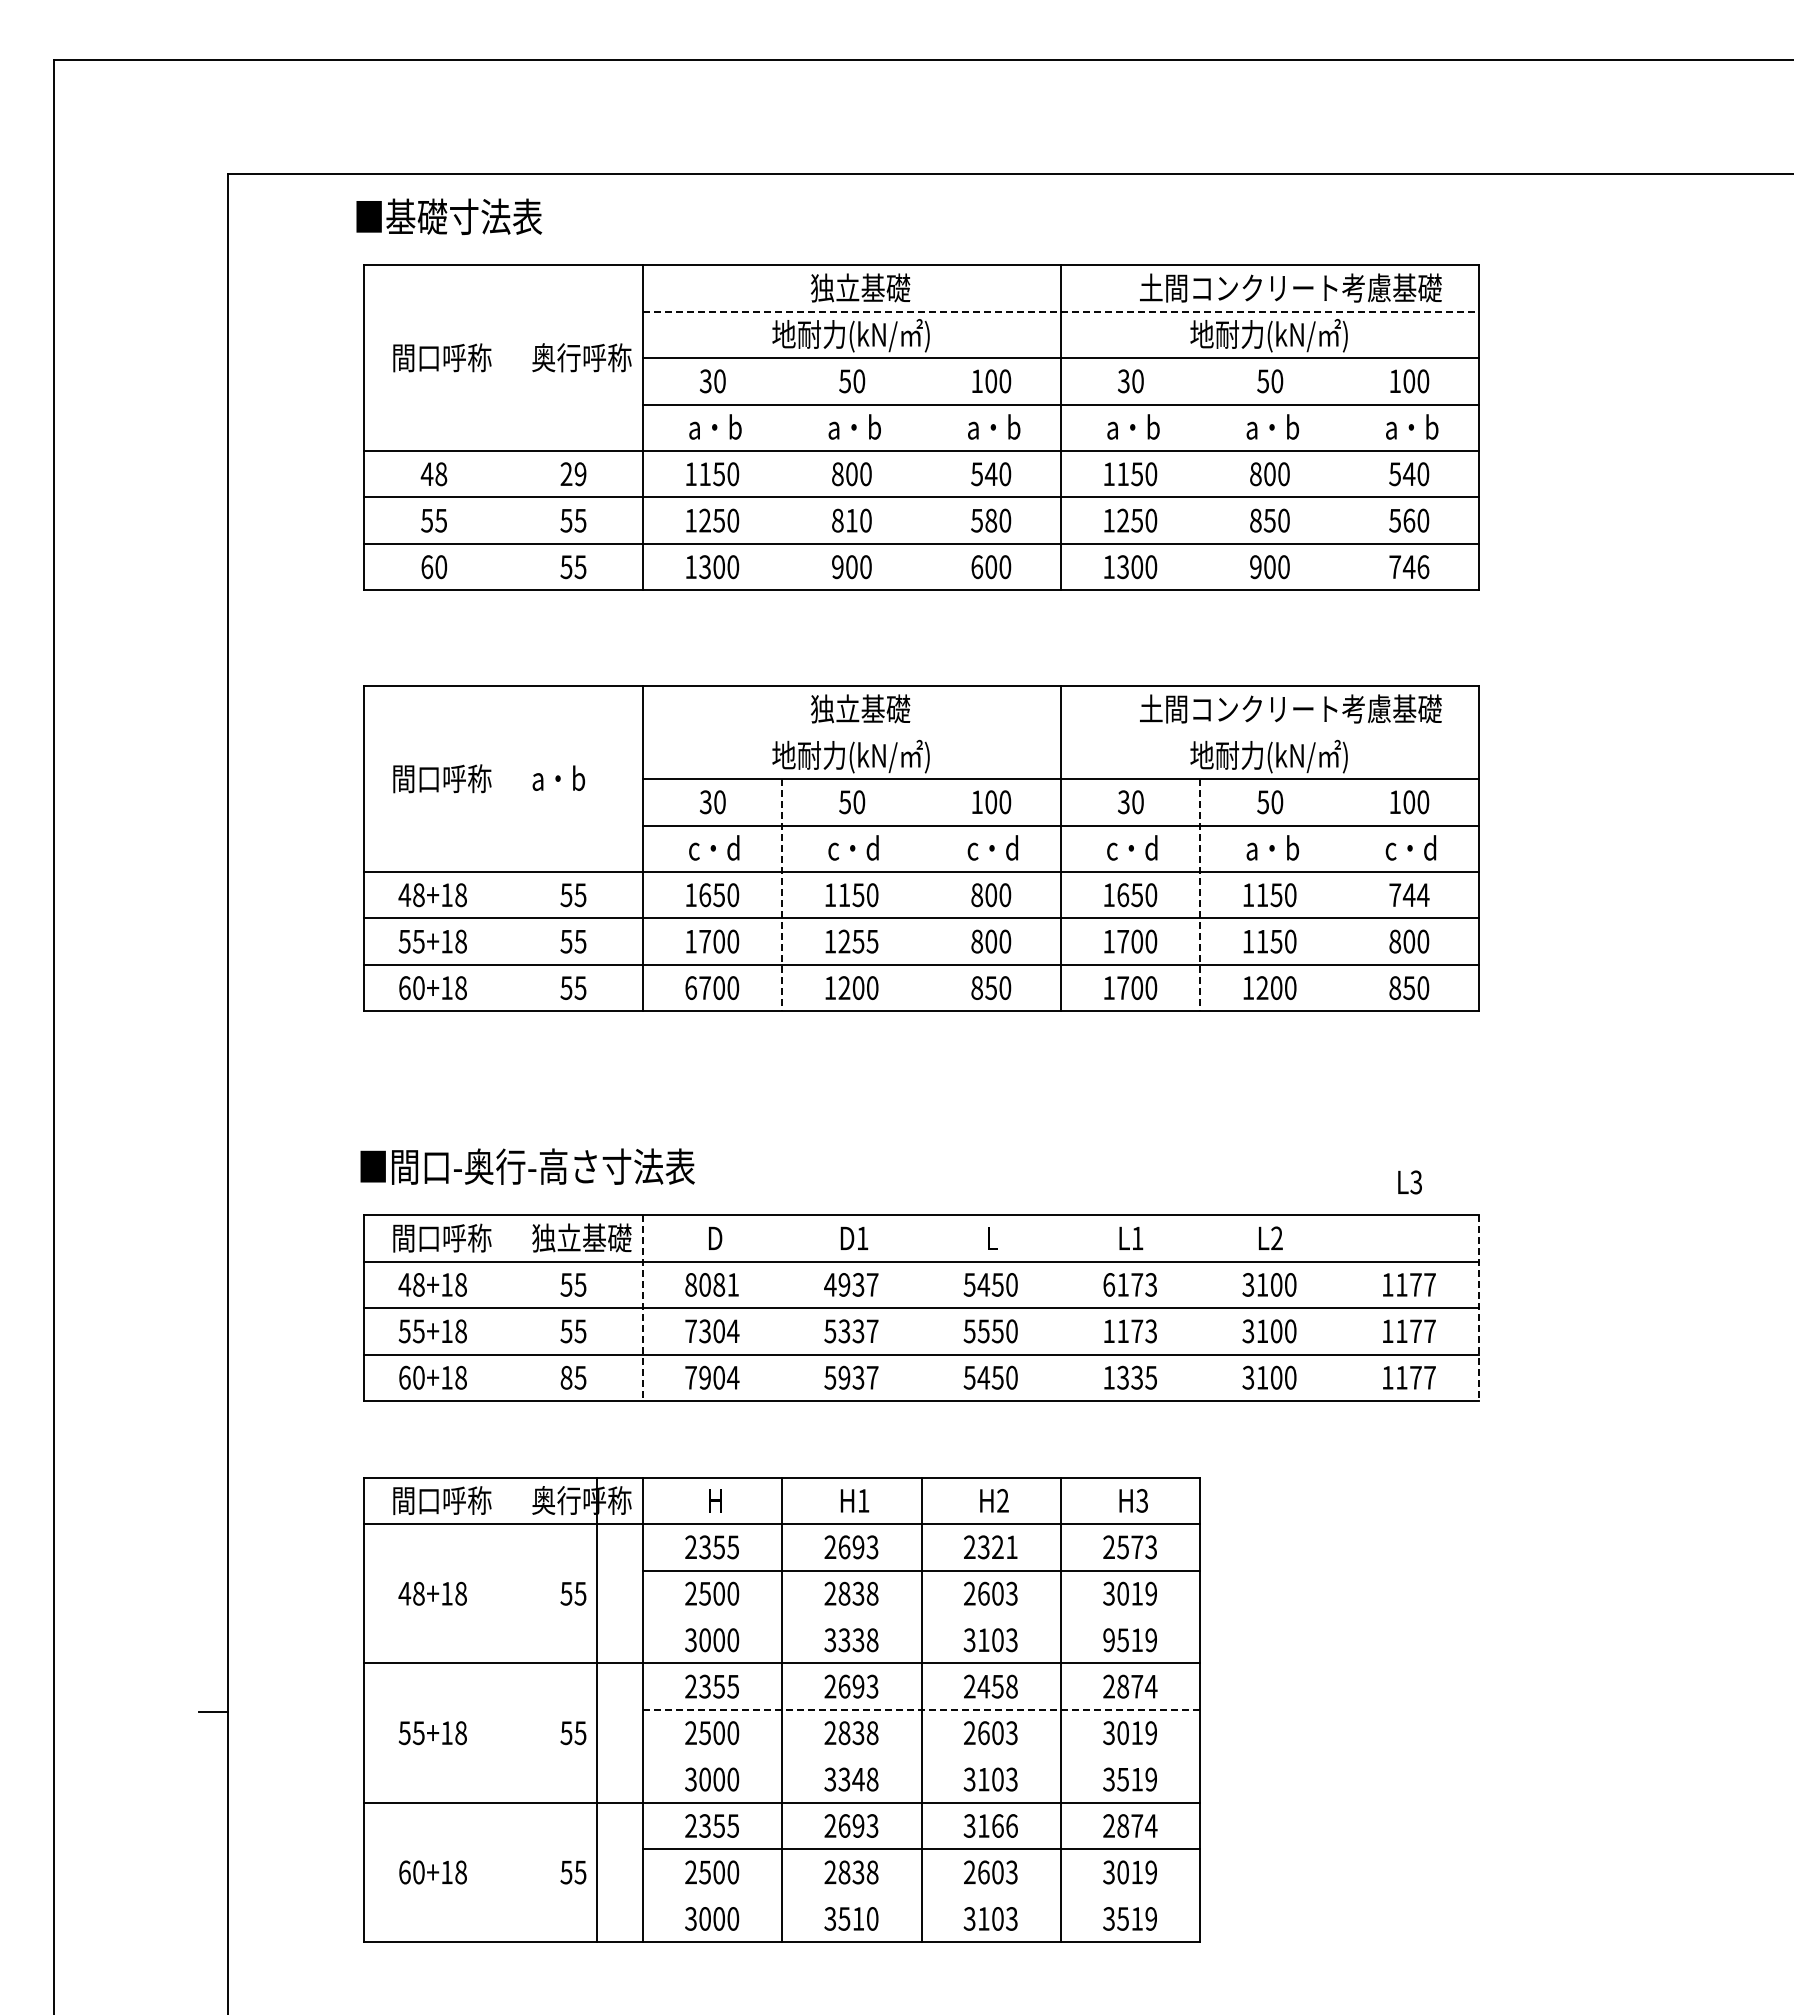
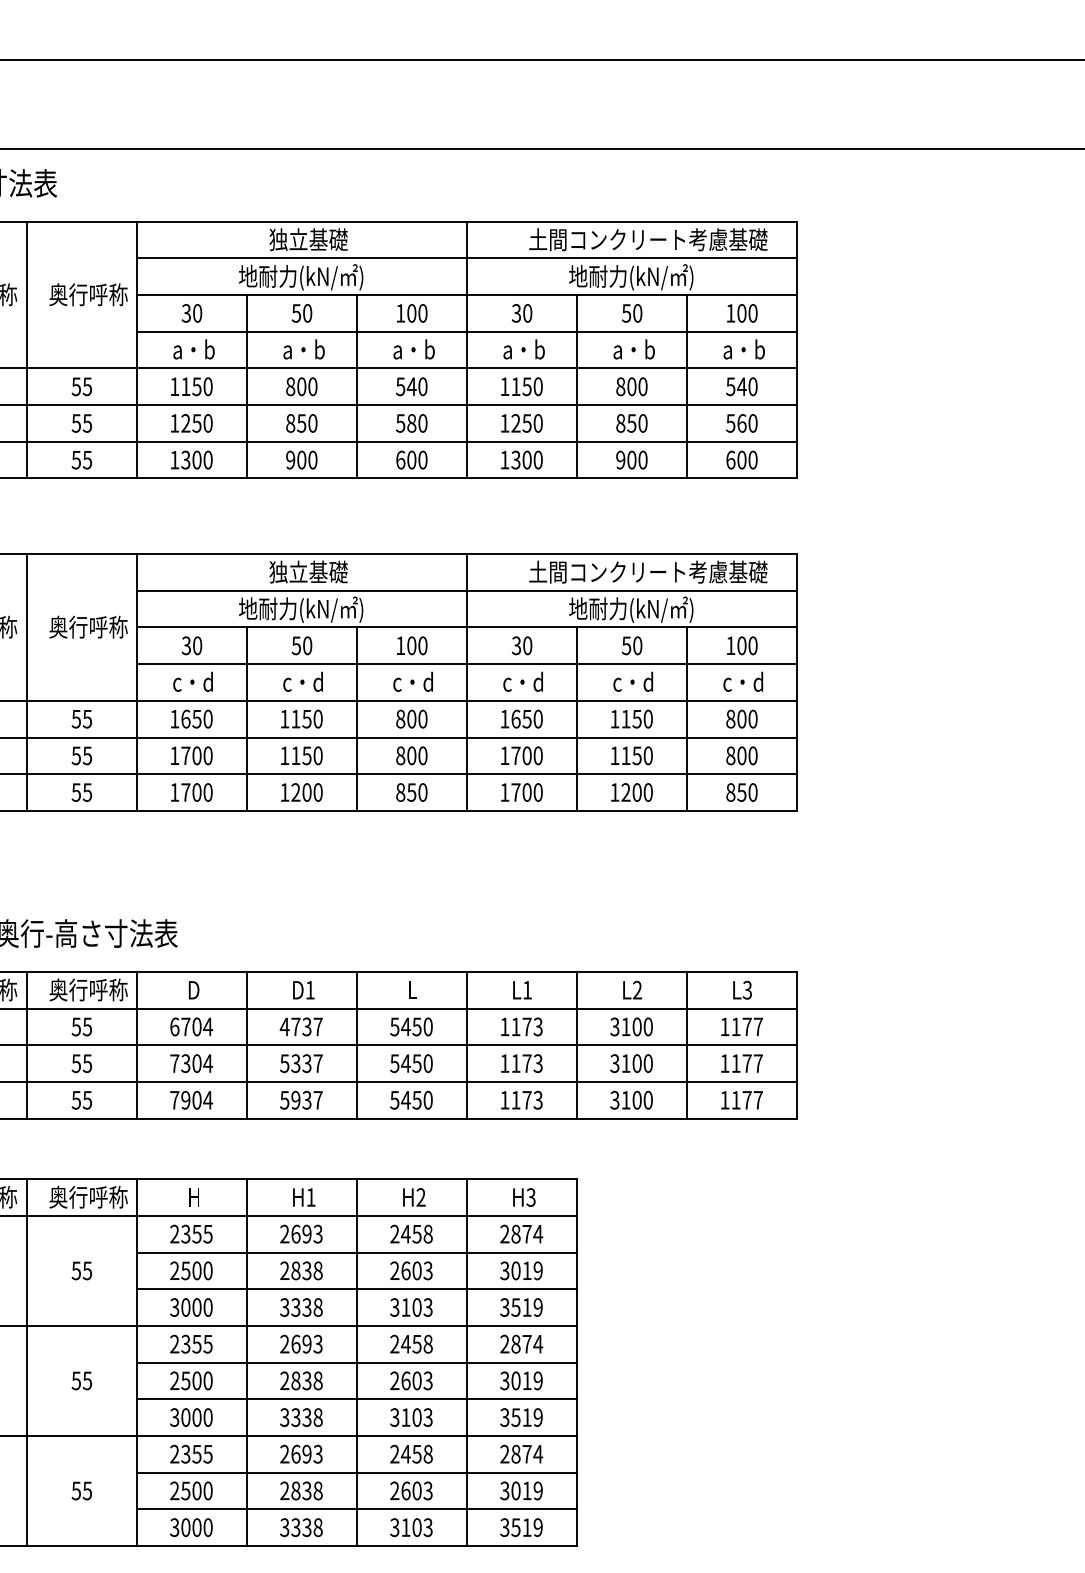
line: (1061, 311) -> (467, 258), dashed -> solid
line: (503, 427) -> (26, 349), added
text: (573, 474) -> (81, 386), 29 -> 55
line: (782, 474) -> (246, 386), added
line: (921, 474) -> (356, 386), added
line: (1200, 474) -> (577, 386), added
line: (1339, 474) -> (686, 386), added
text: (851, 520) -> (301, 423), 810 -> 850
text: (1409, 567) -> (742, 460), 746 -> 600
line: (1060, 732) -> (466, 590), added
text: (581, 778) -> (88, 627), a・b -> 奥行呼称
text: (1272, 847) -> (633, 681), a・b -> c・d
line: (503, 848) -> (26, 682), added
line: (782, 895) -> (246, 719), dashed -> solid
line: (921, 895) -> (356, 719), added
line: (1200, 895) -> (577, 719), dashed -> solid
line: (1339, 895) -> (686, 719), added
text: (1409, 895) -> (742, 719), 744 -> 800
text: (858, 941) -> (307, 755), 1255 -> 1150
text: (691, 987) -> (175, 792), 6700 -> 1700
text: (1409, 1182) -> (742, 990), moved
text: (581, 1237) -> (88, 989), 独立基礎 -> 奥行呼称
text: (712, 1284) -> (191, 1026), 8081 -> 6704
text: (844, 1284) -> (295, 1026), 4937 -> 4737
text: (1109, 1284) -> (505, 1026), 6173 -> 1173
line: (503, 1308) -> (26, 1045), added
line: (642, 1308) -> (136, 1045), dashed -> solid
line: (782, 1308) -> (246, 1045), added
line: (921, 1308) -> (356, 1045), added
line: (1060, 1308) -> (466, 1045), added
line: (1200, 1308) -> (577, 1045), added
line: (1339, 1308) -> (686, 1045), added
line: (1478, 1308) -> (796, 1045), dashed -> solid
text: (983, 1331) -> (405, 1063), 5550 -> 5450
text: (566, 1377) -> (76, 1100), 85 -> 55
text: (1136, 1377) -> (526, 1100), 1335 -> 1173
text: (997, 1547) -> (416, 1234), 2321 -> 2458
text: (1137, 1547) -> (527, 1234), 2573 -> 2874
line: (921, 1617) -> (356, 1289), added
text: (1108, 1640) -> (504, 1307), 9519 -> 3519
line: (596, 1709) -> (26, 1362), moved
line: (921, 1709) -> (356, 1362), dashed -> solid
line: (921, 1756) -> (356, 1399), added
text: (858, 1779) -> (307, 1417), 3348 -> 3338
text: (990, 1825) -> (411, 1453), 3166 -> 2458
line: (921, 1895) -> (356, 1509), added
text: (858, 1918) -> (307, 1527), 3510 -> 3338

